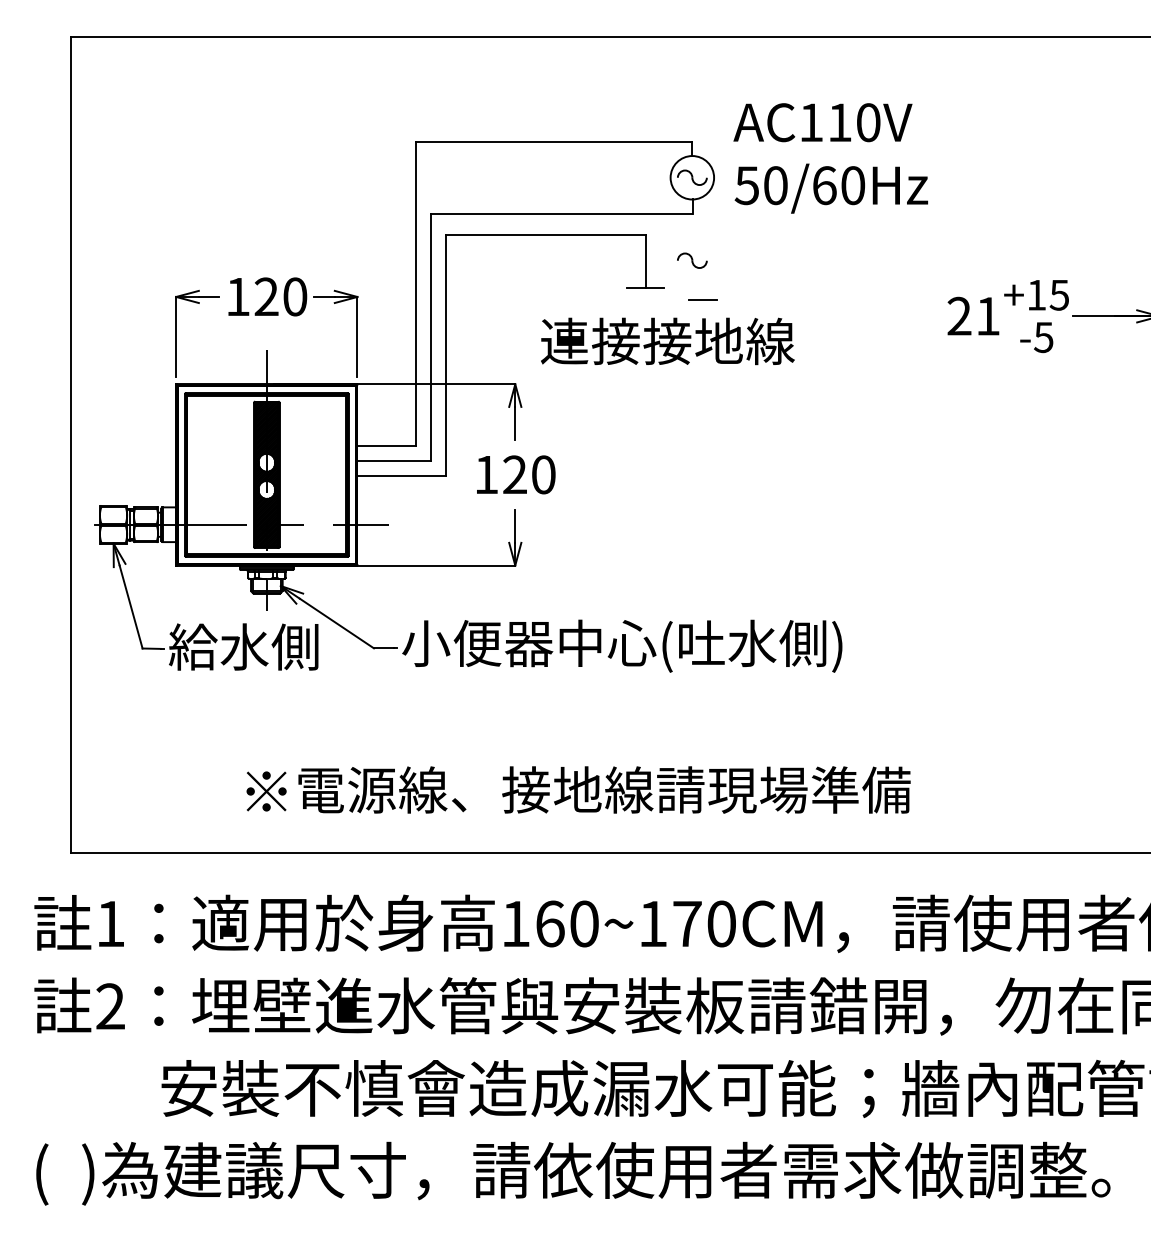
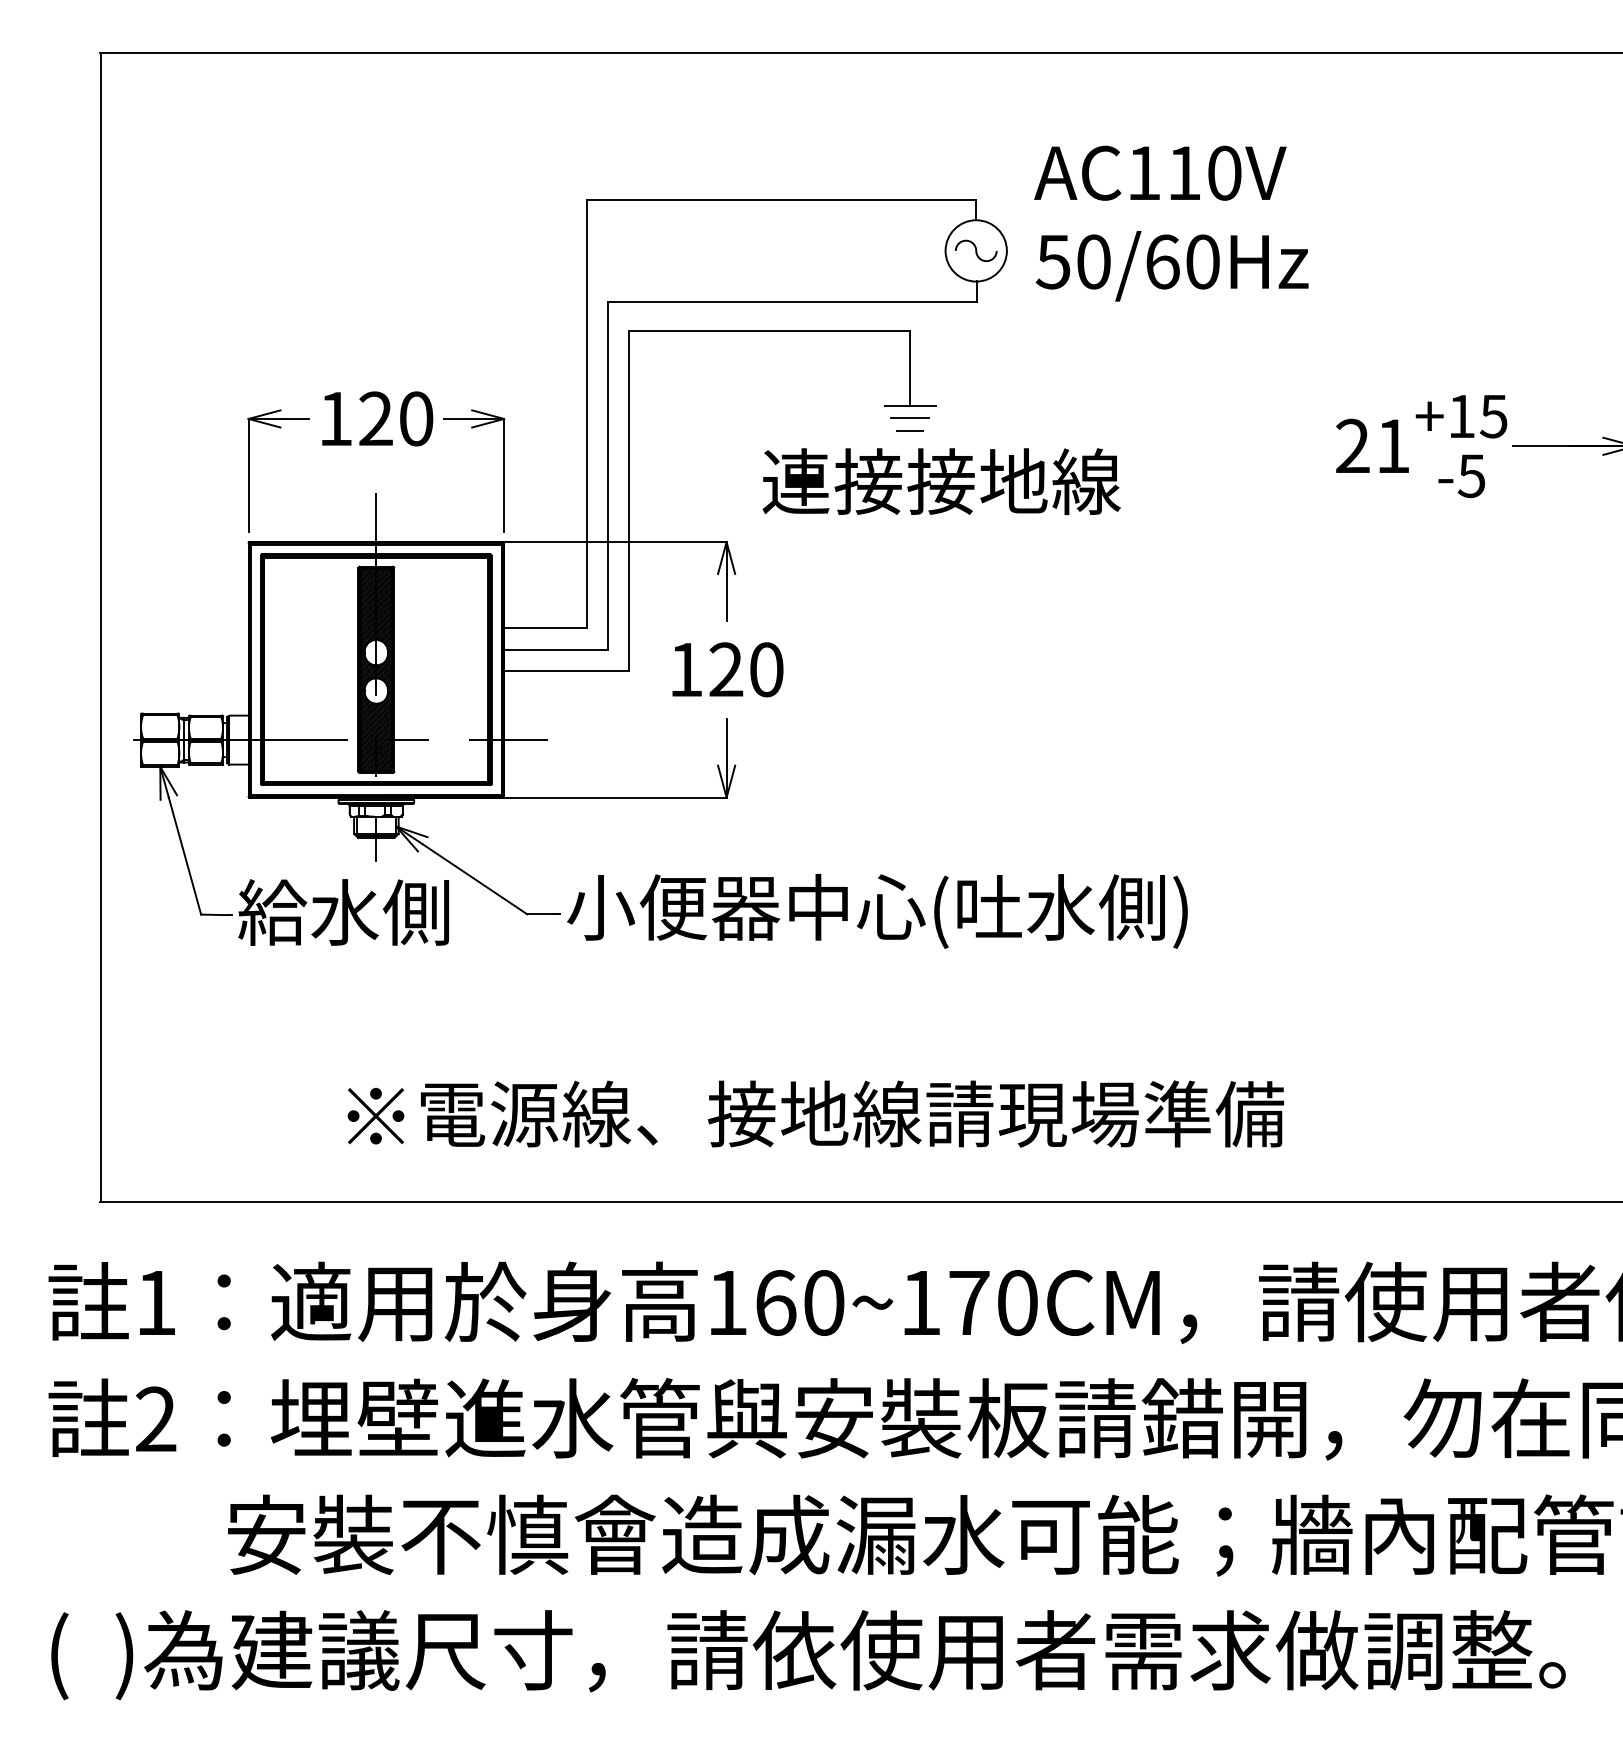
part: (692, 260) -> (976, 367), removed
line: (702, 299) -> (909, 417), moved
line: (645, 305) -> (909, 431), added

